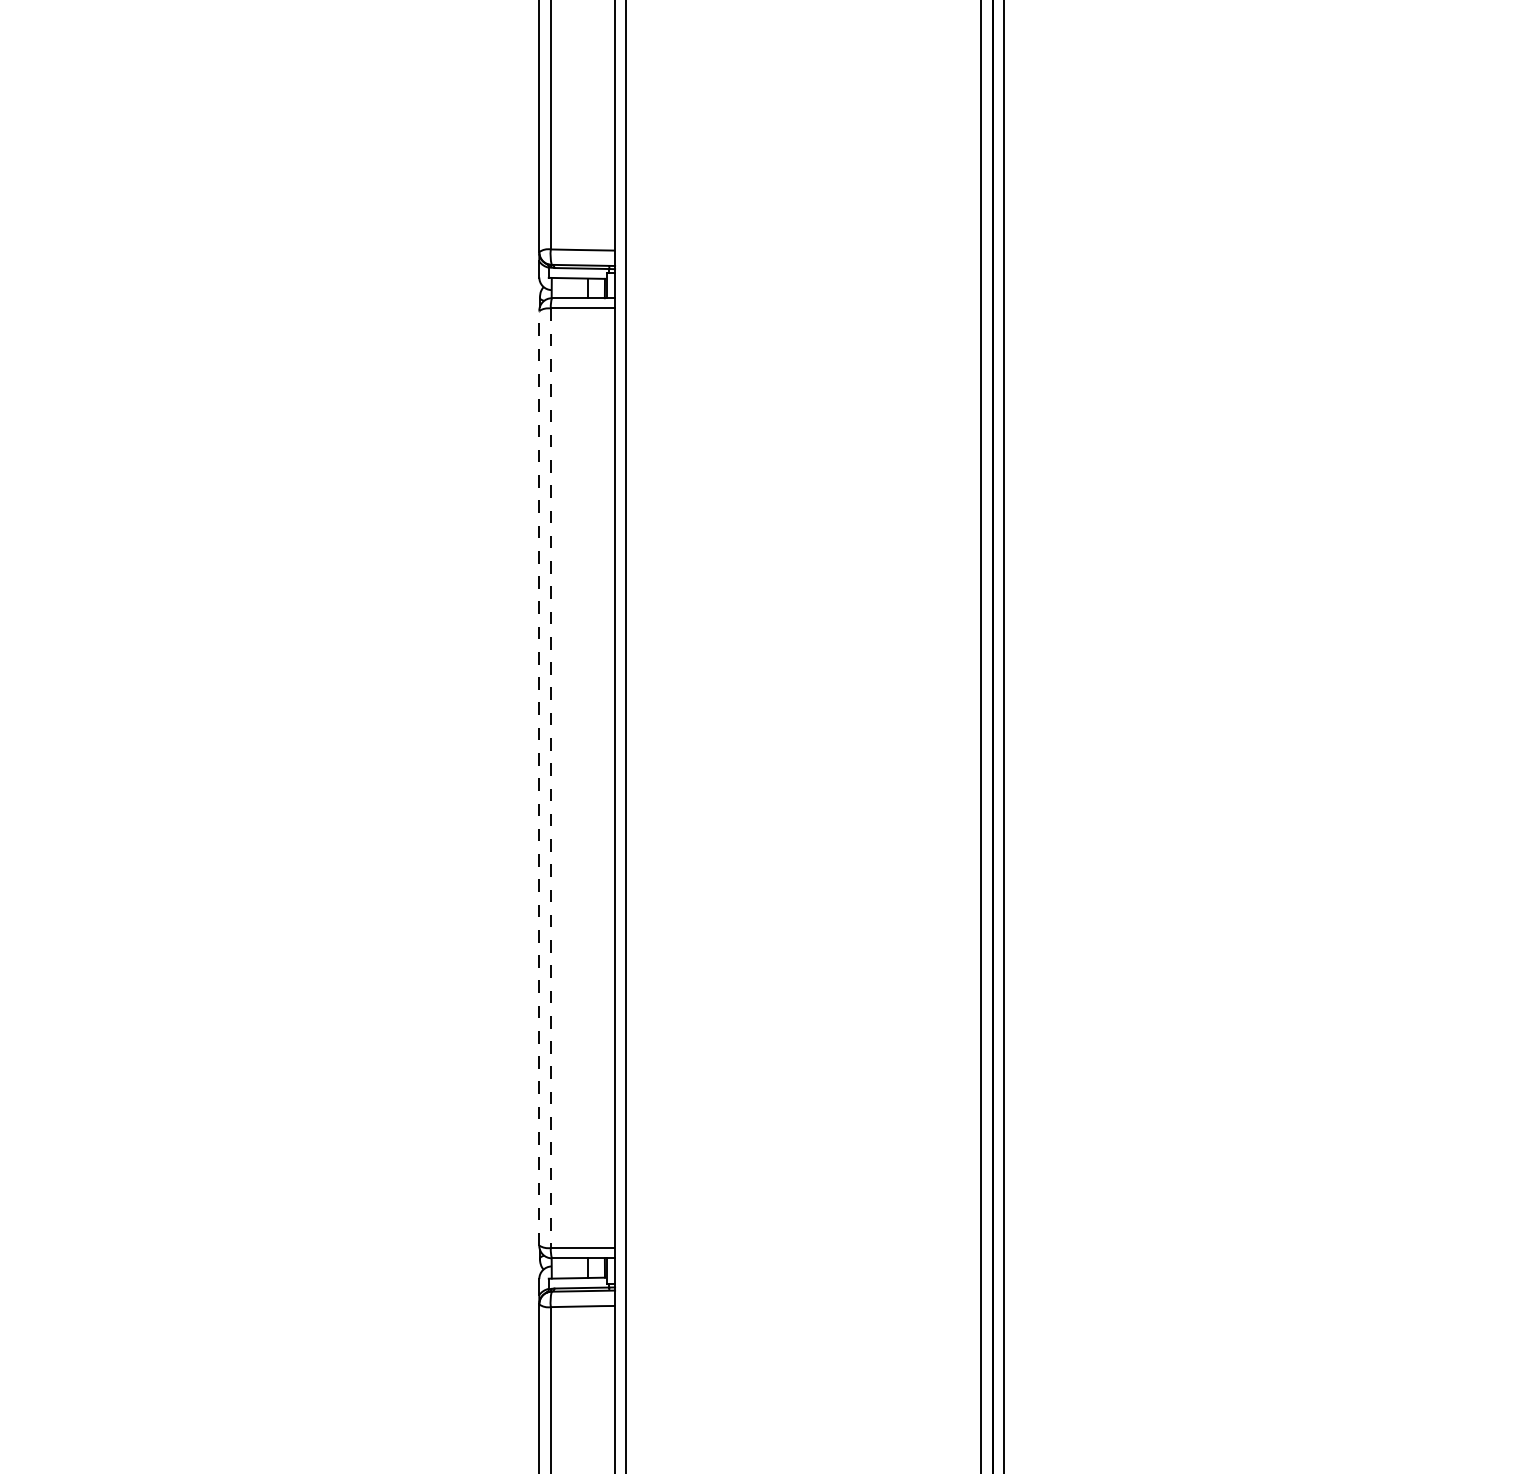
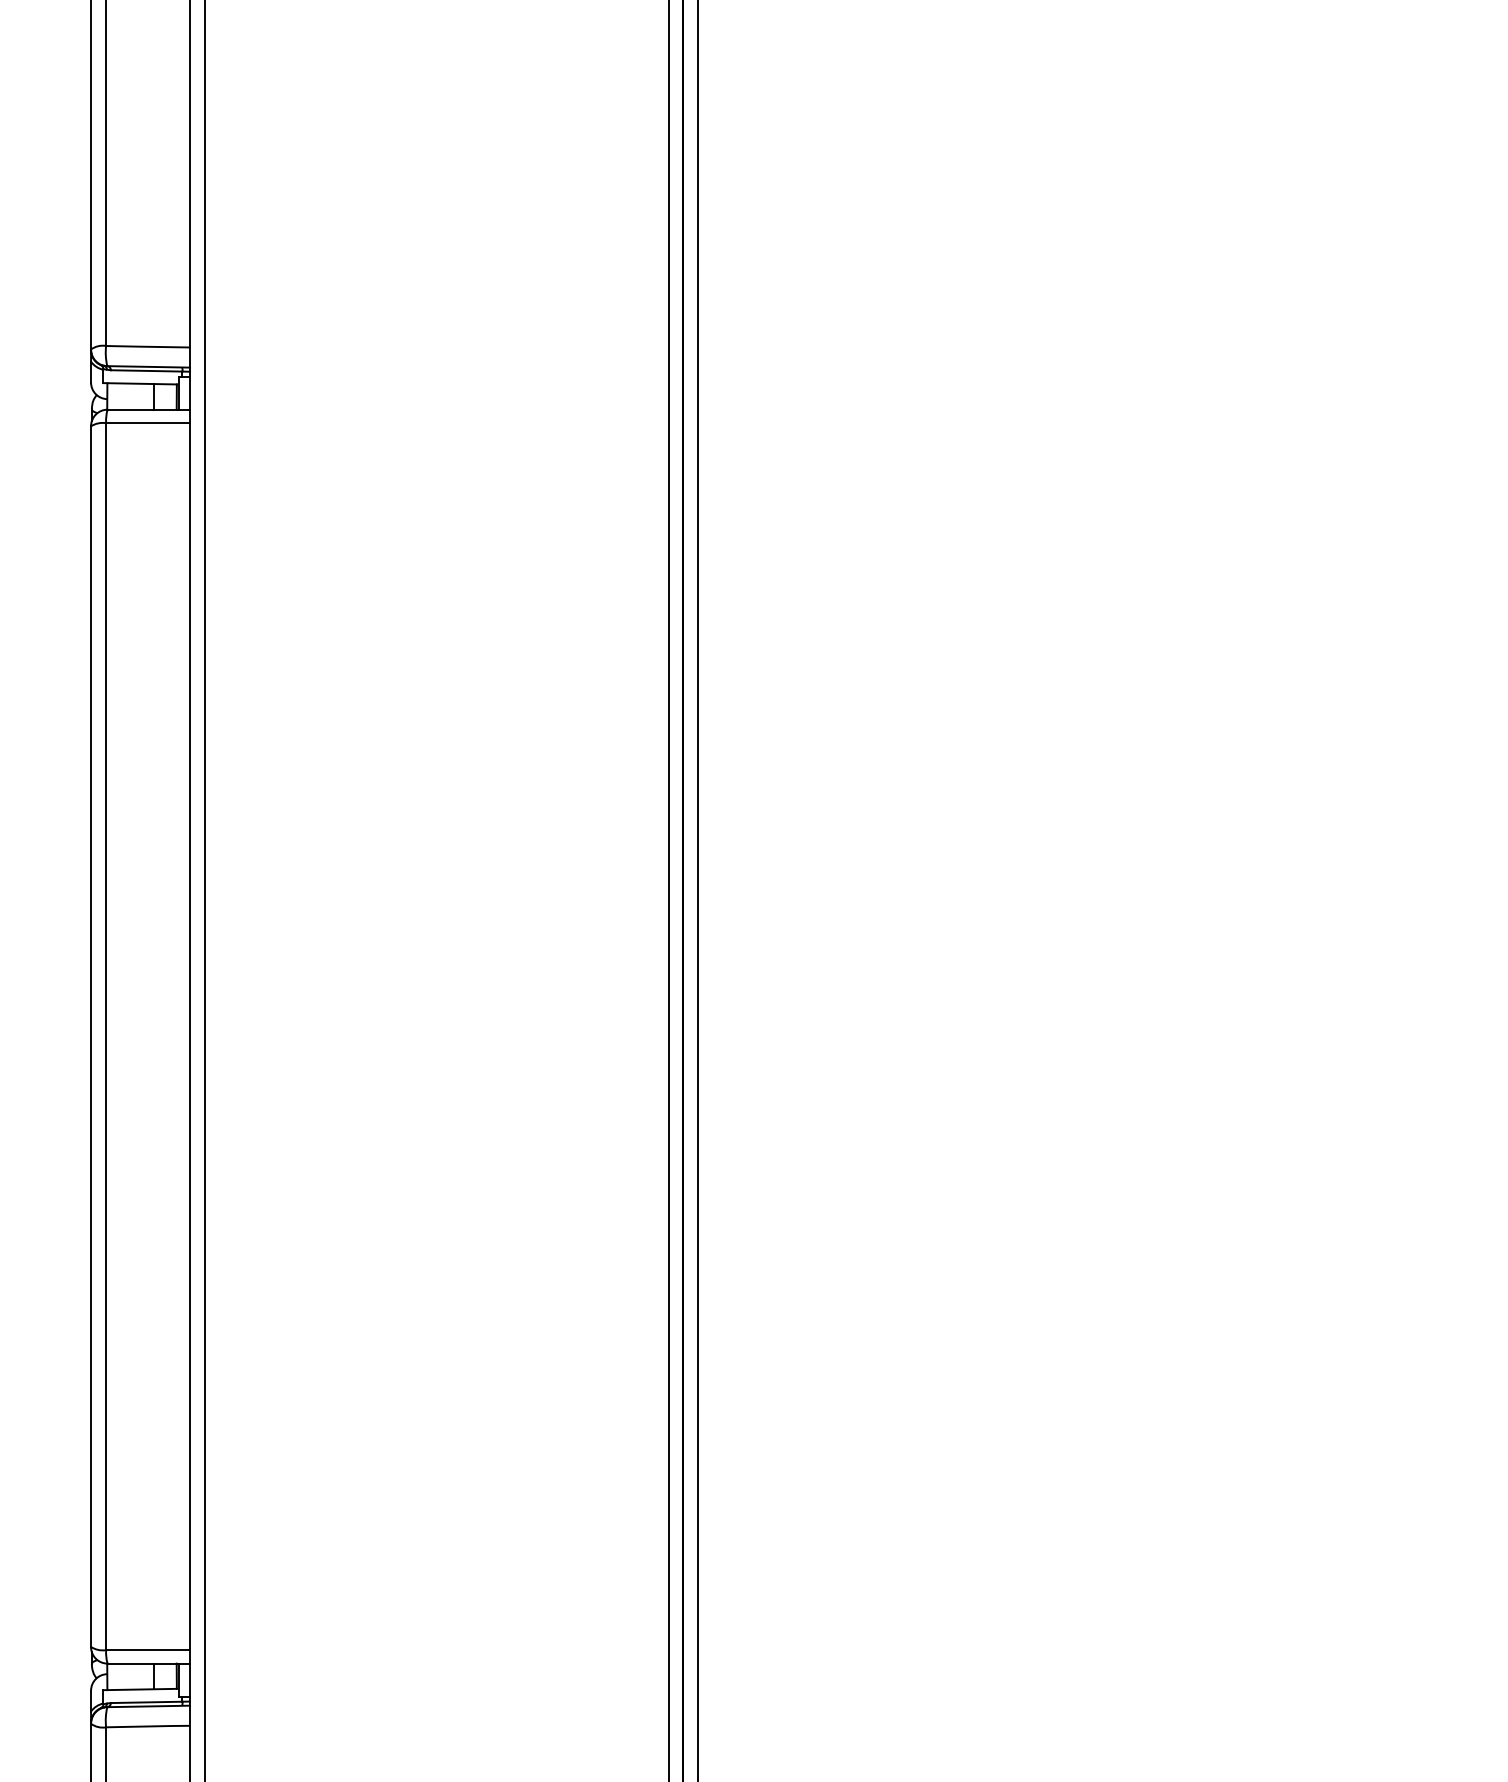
line: (539, 777) -> (91, 1035), dashed -> solid
line: (550, 778) -> (105, 1036), dashed -> solid

